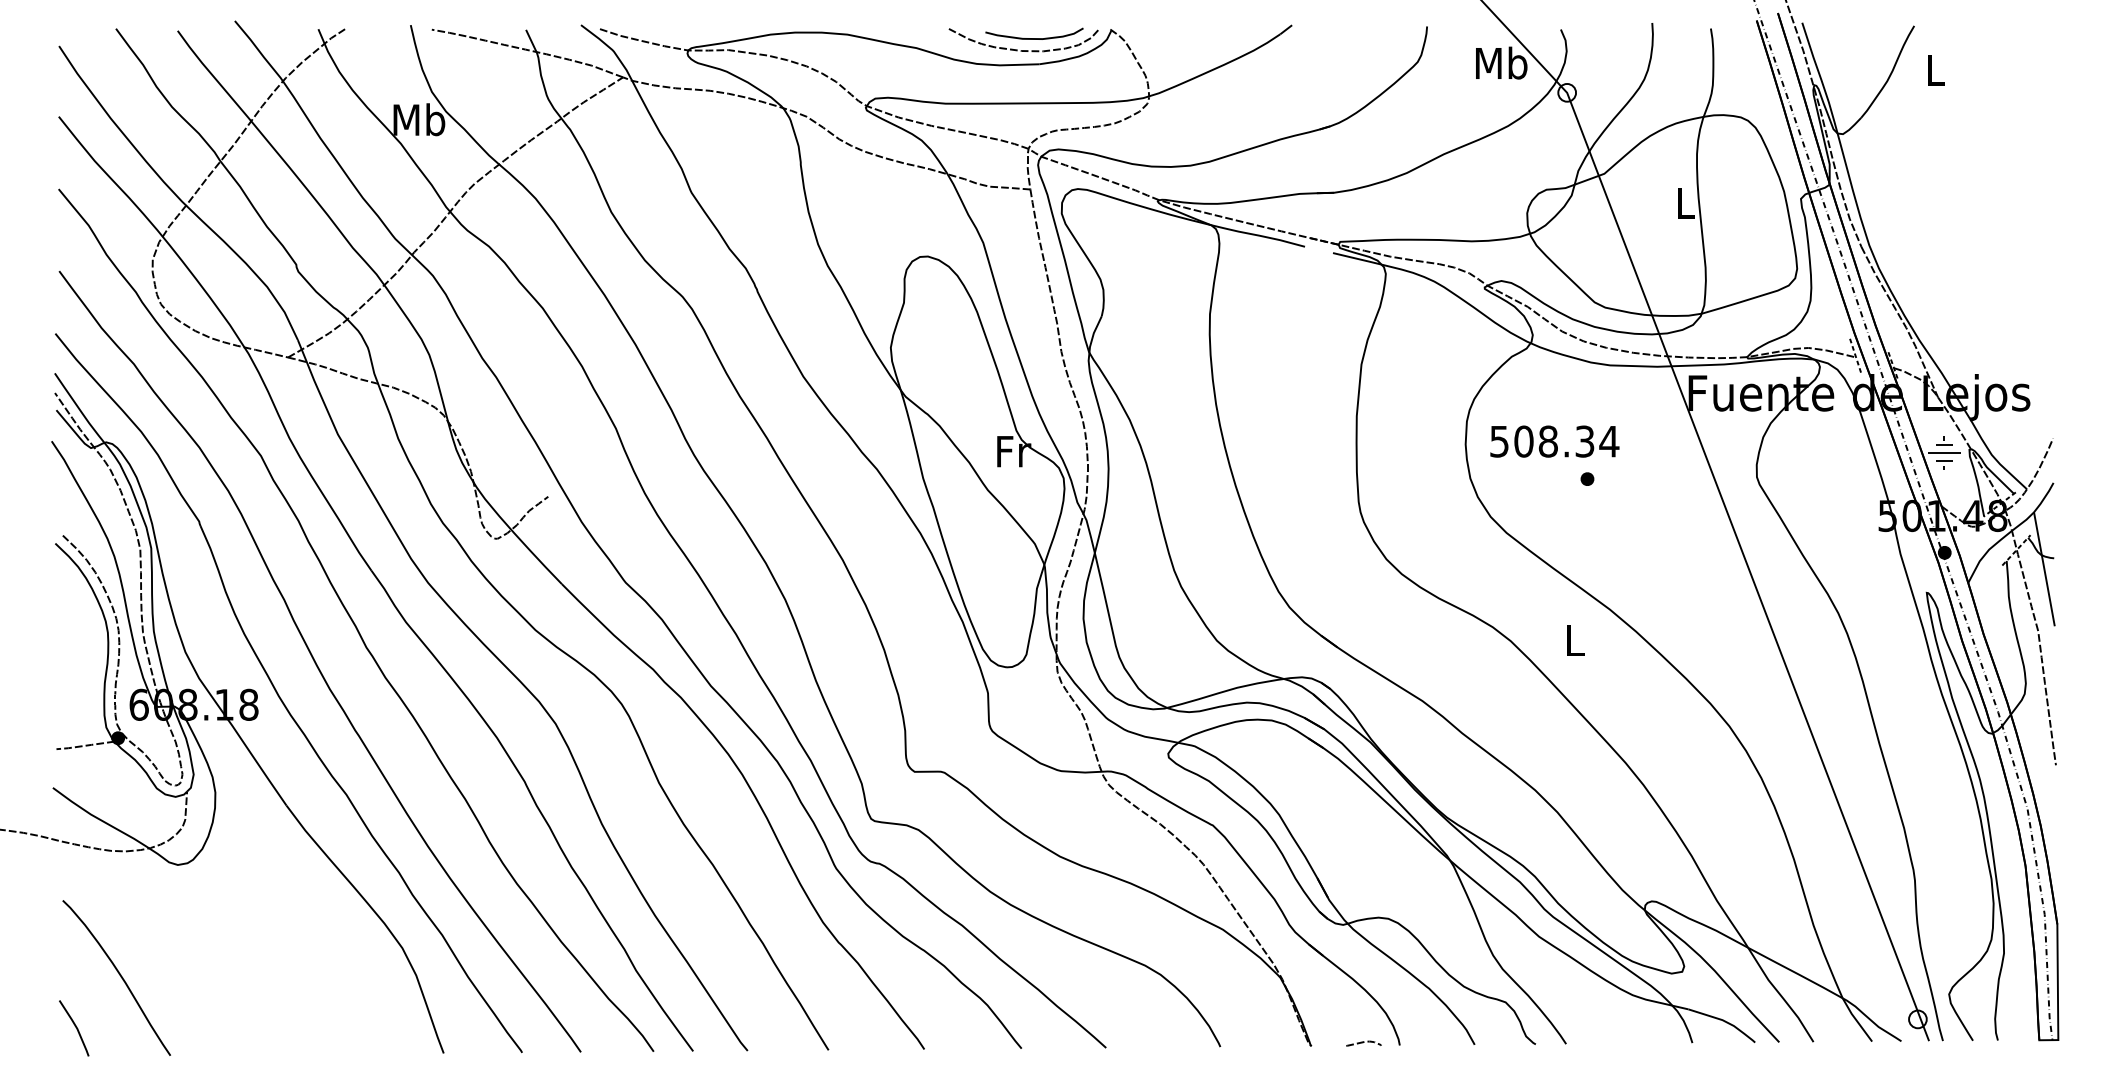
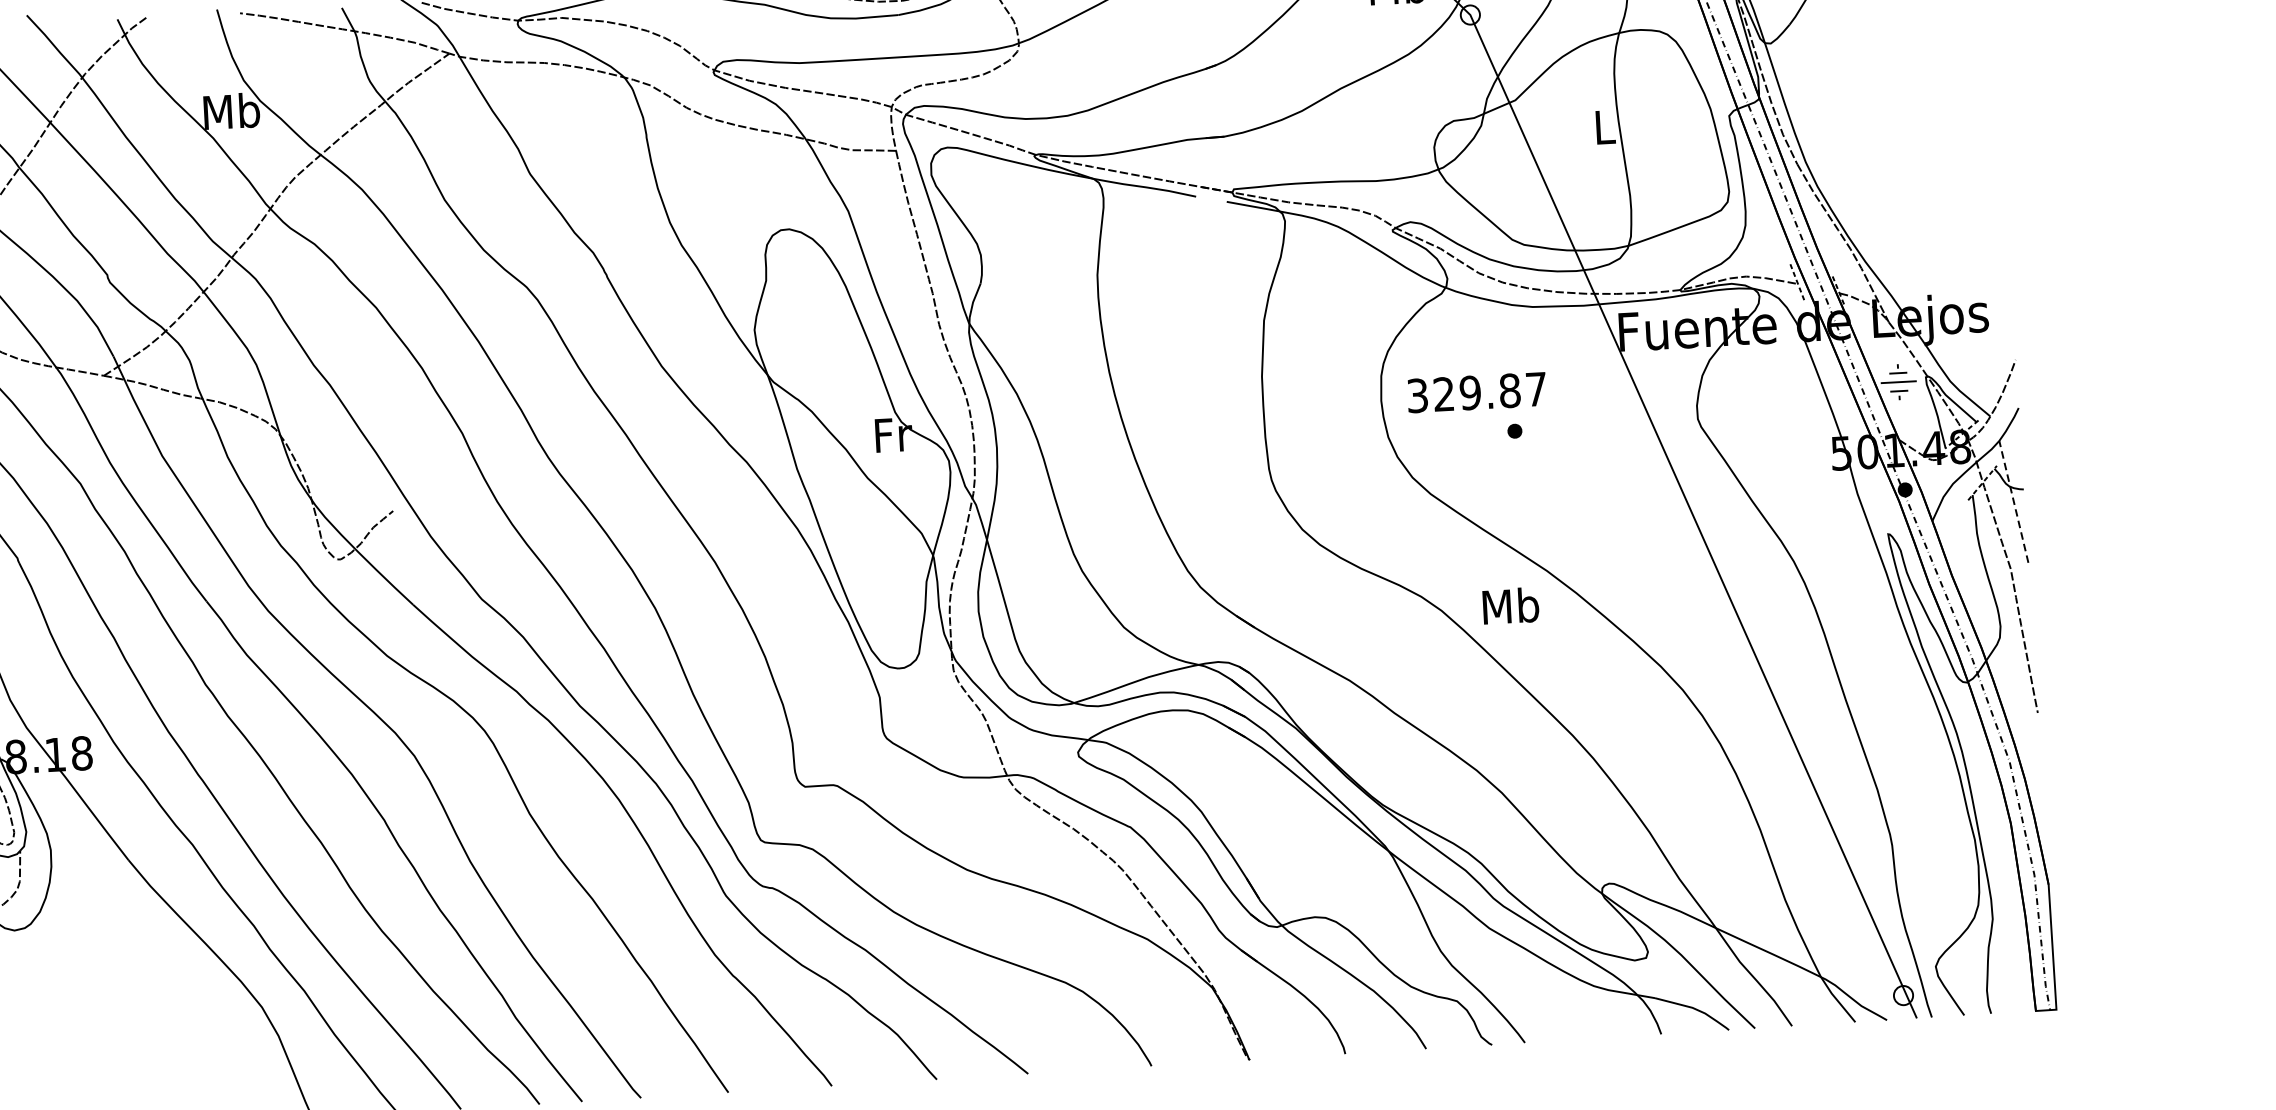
text: (1554, 441) -> (1477, 392), 508.34 -> 329.87
line: (2044, 569) -> (2013, 502), solid -> dashed
text: (1574, 639) -> (1510, 605), L -> Mb
curve: (1363, 1043) -> (1305, 1054), removed

